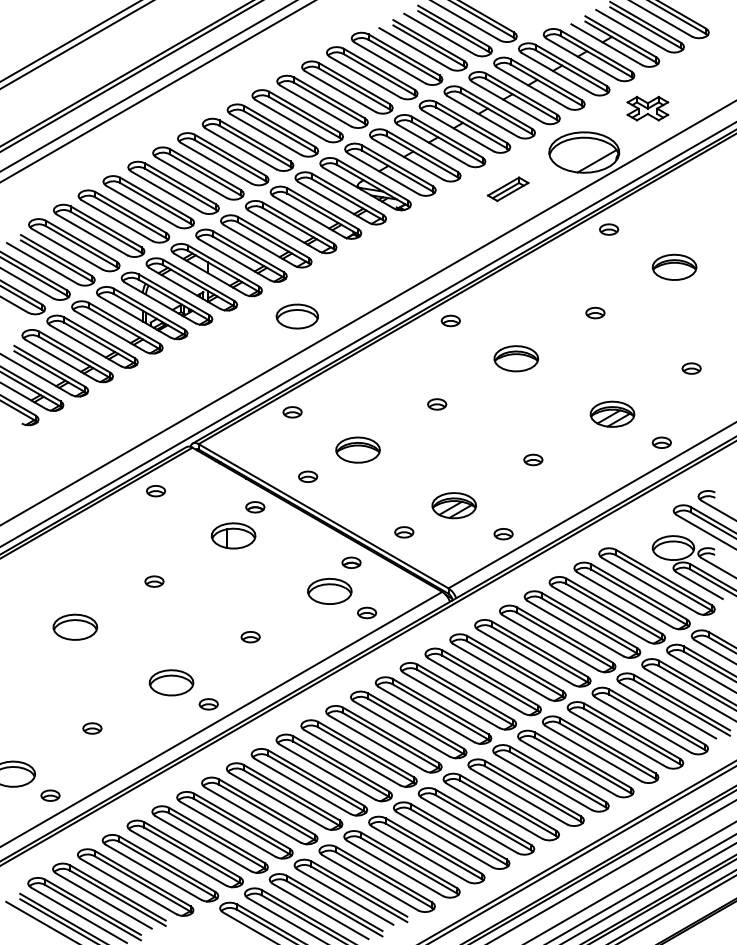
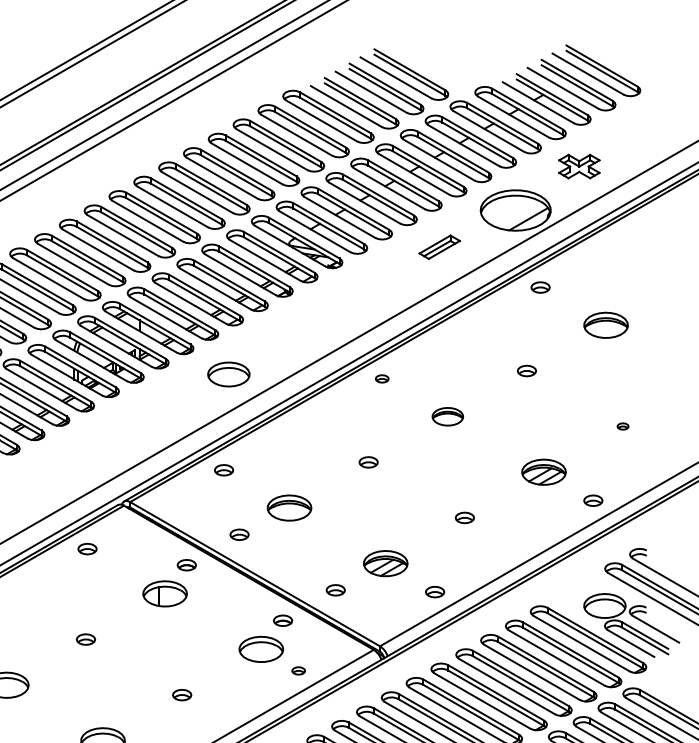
part: (450, 320) -> (381, 378), size x0.7
part: (516, 358) -> (447, 416), size x0.7
part: (691, 368) -> (622, 426), size x0.6
part: (367, 612) -> (298, 670), size x0.7

